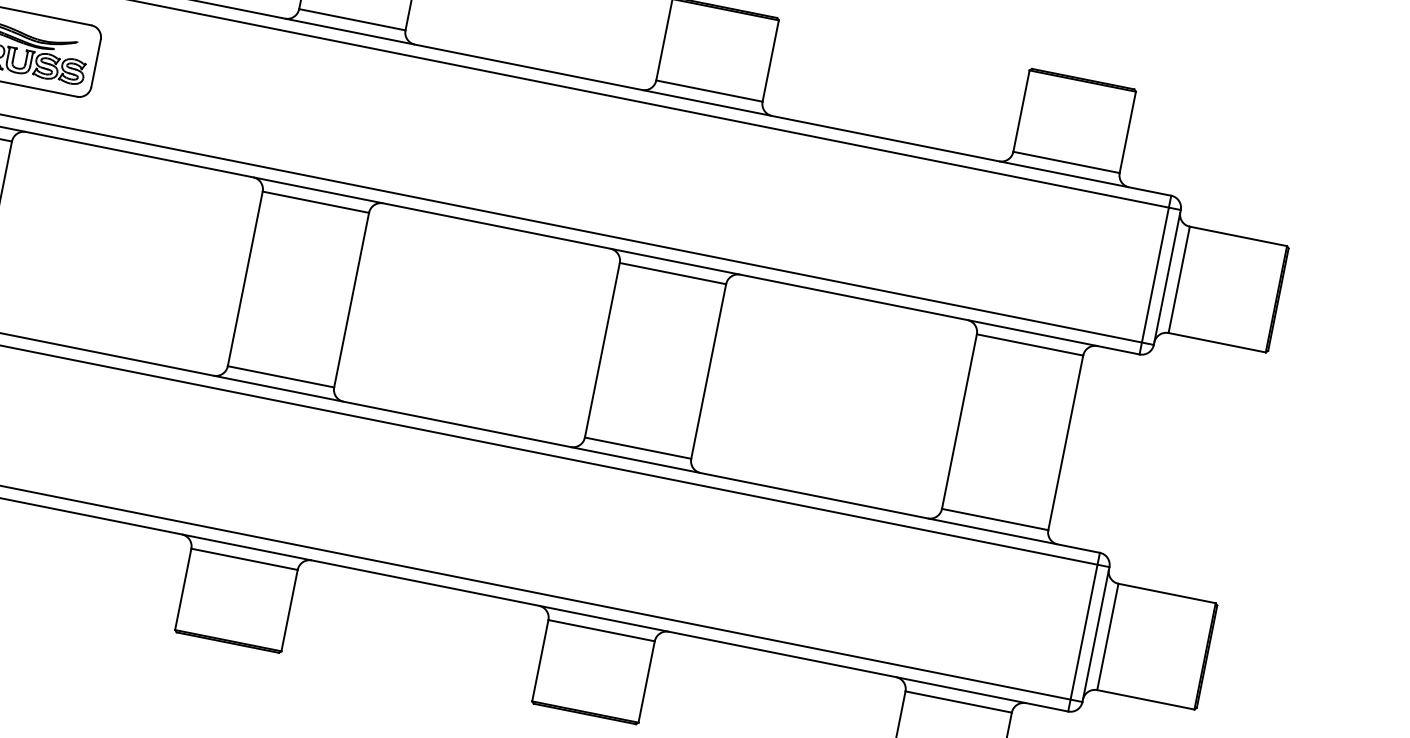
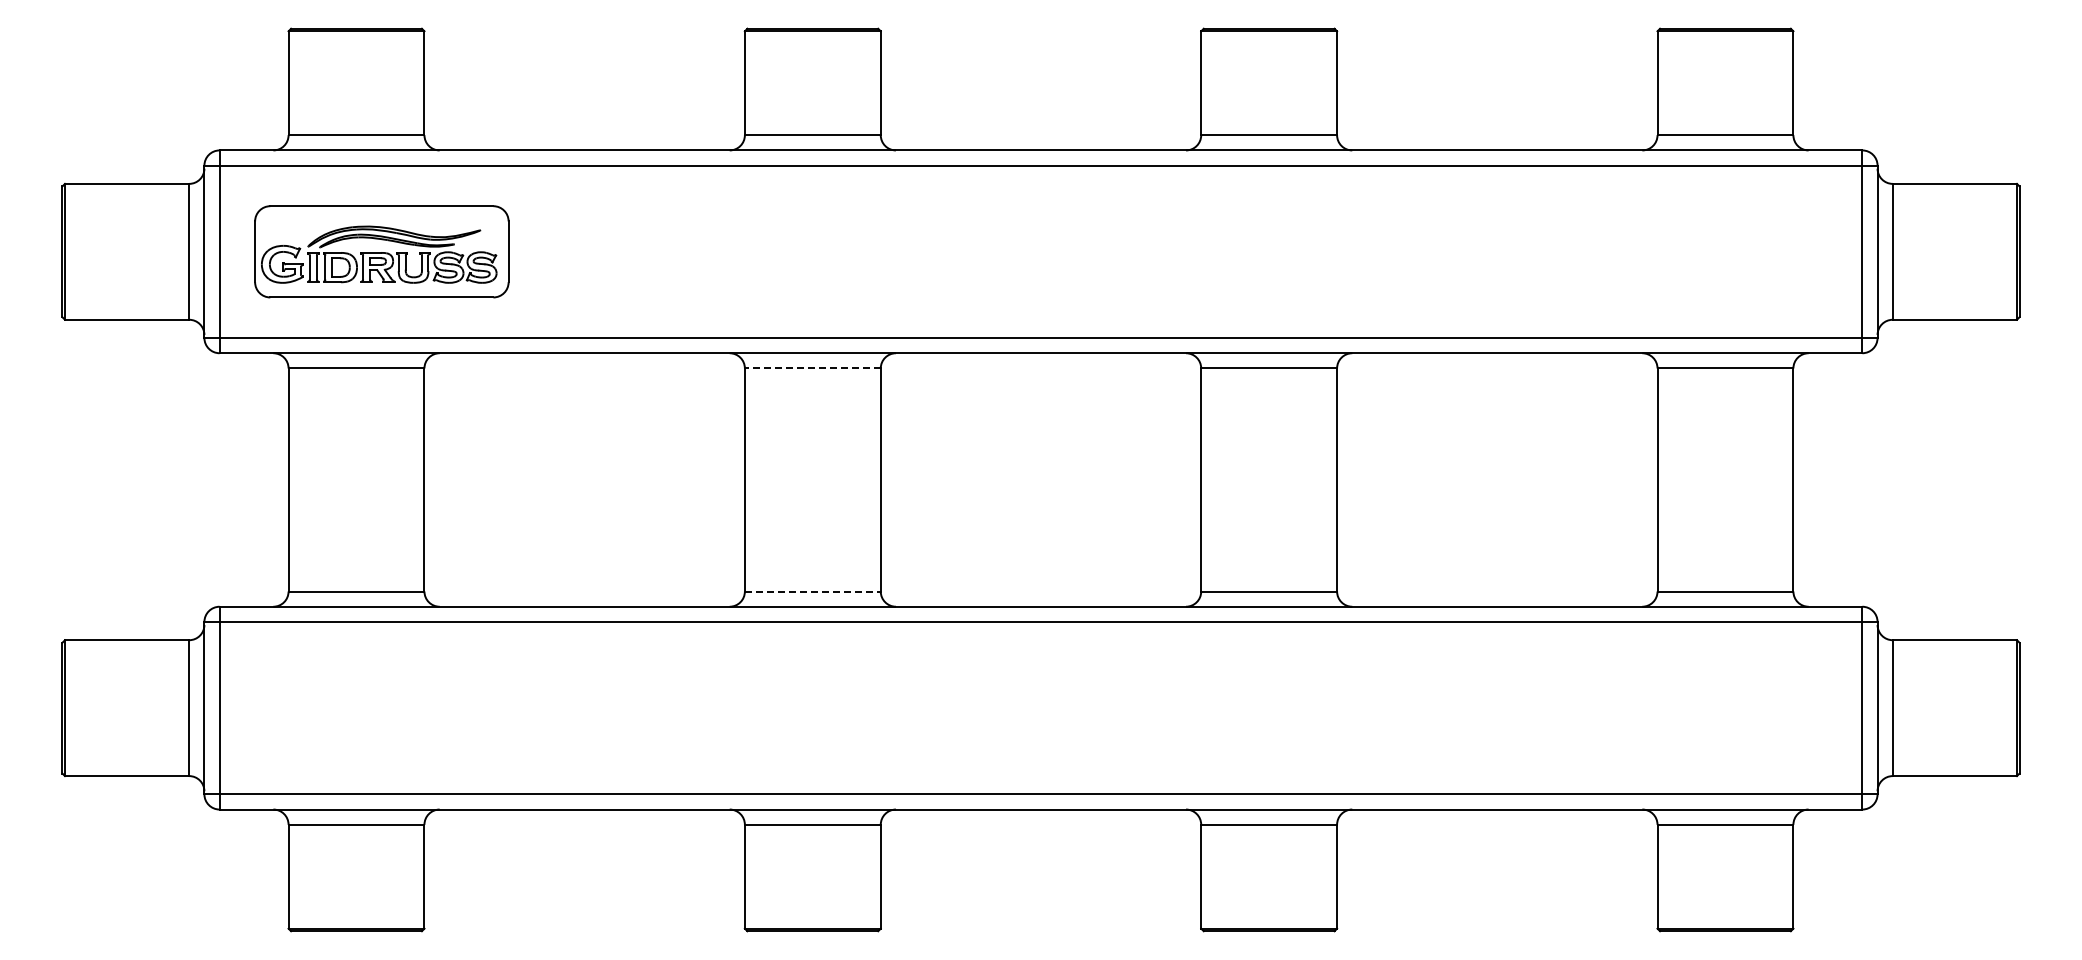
line: (315, 202) -> (812, 368), solid -> dashed
line: (280, 376) -> (812, 591), solid -> dashed

